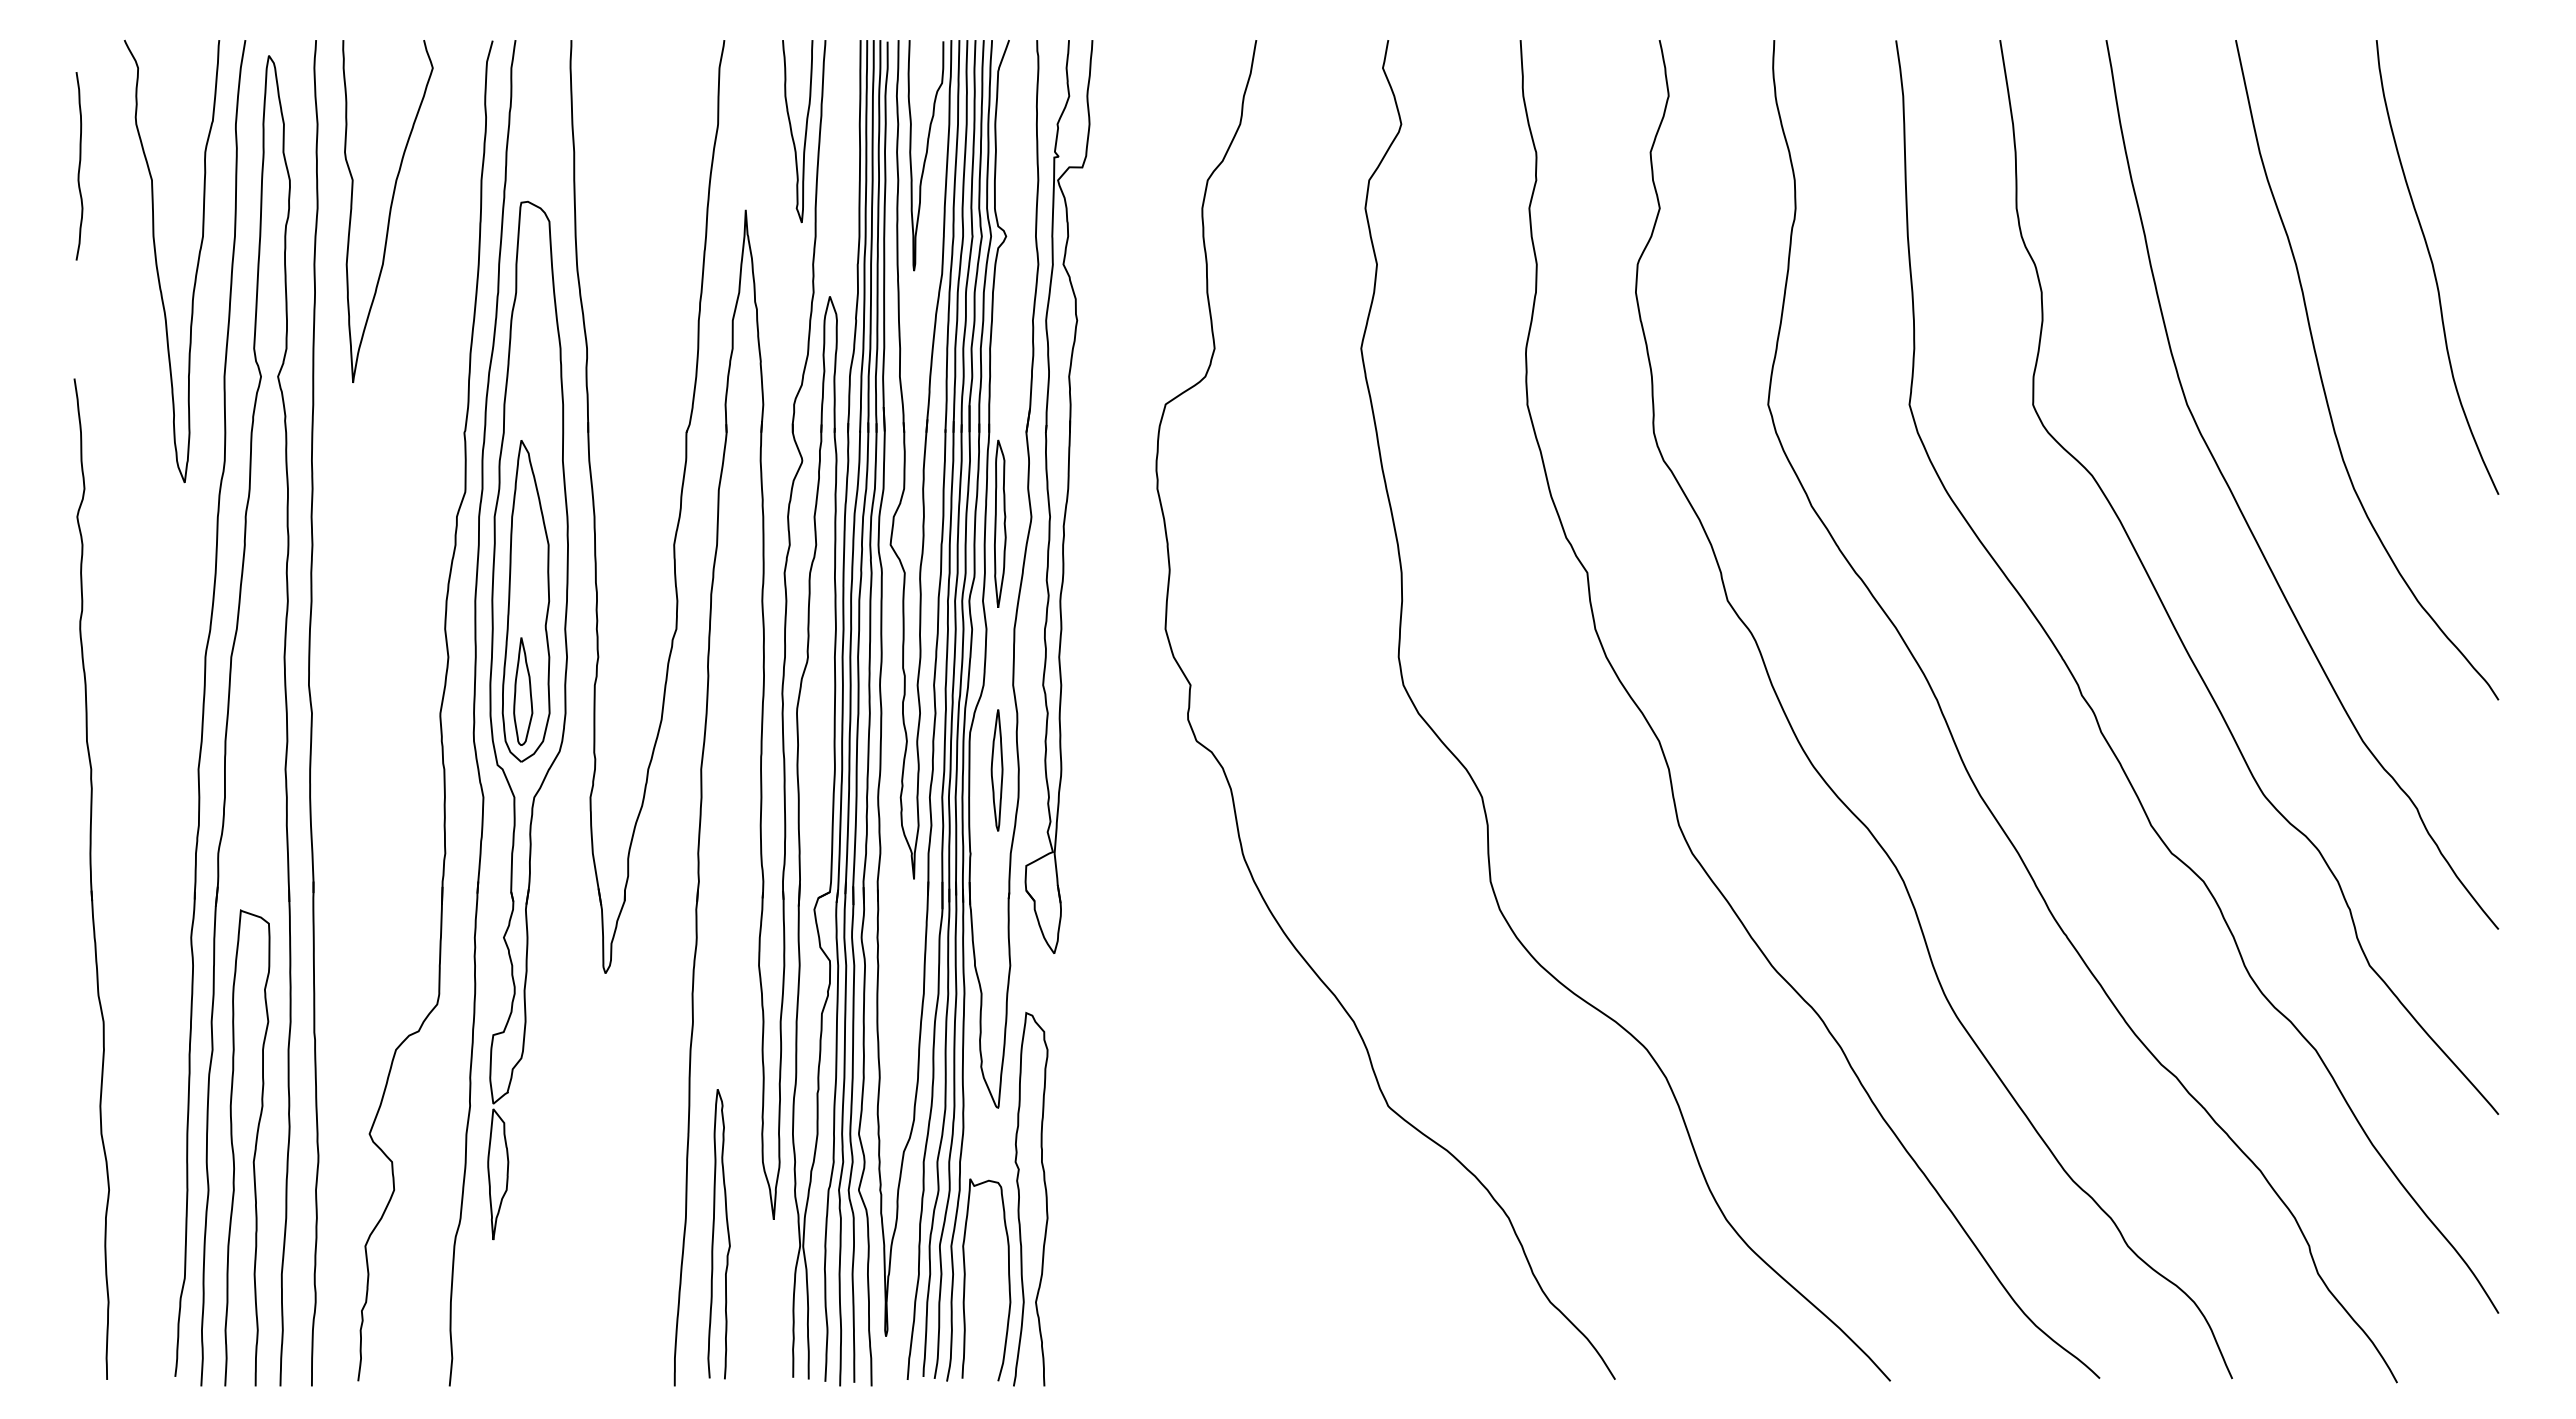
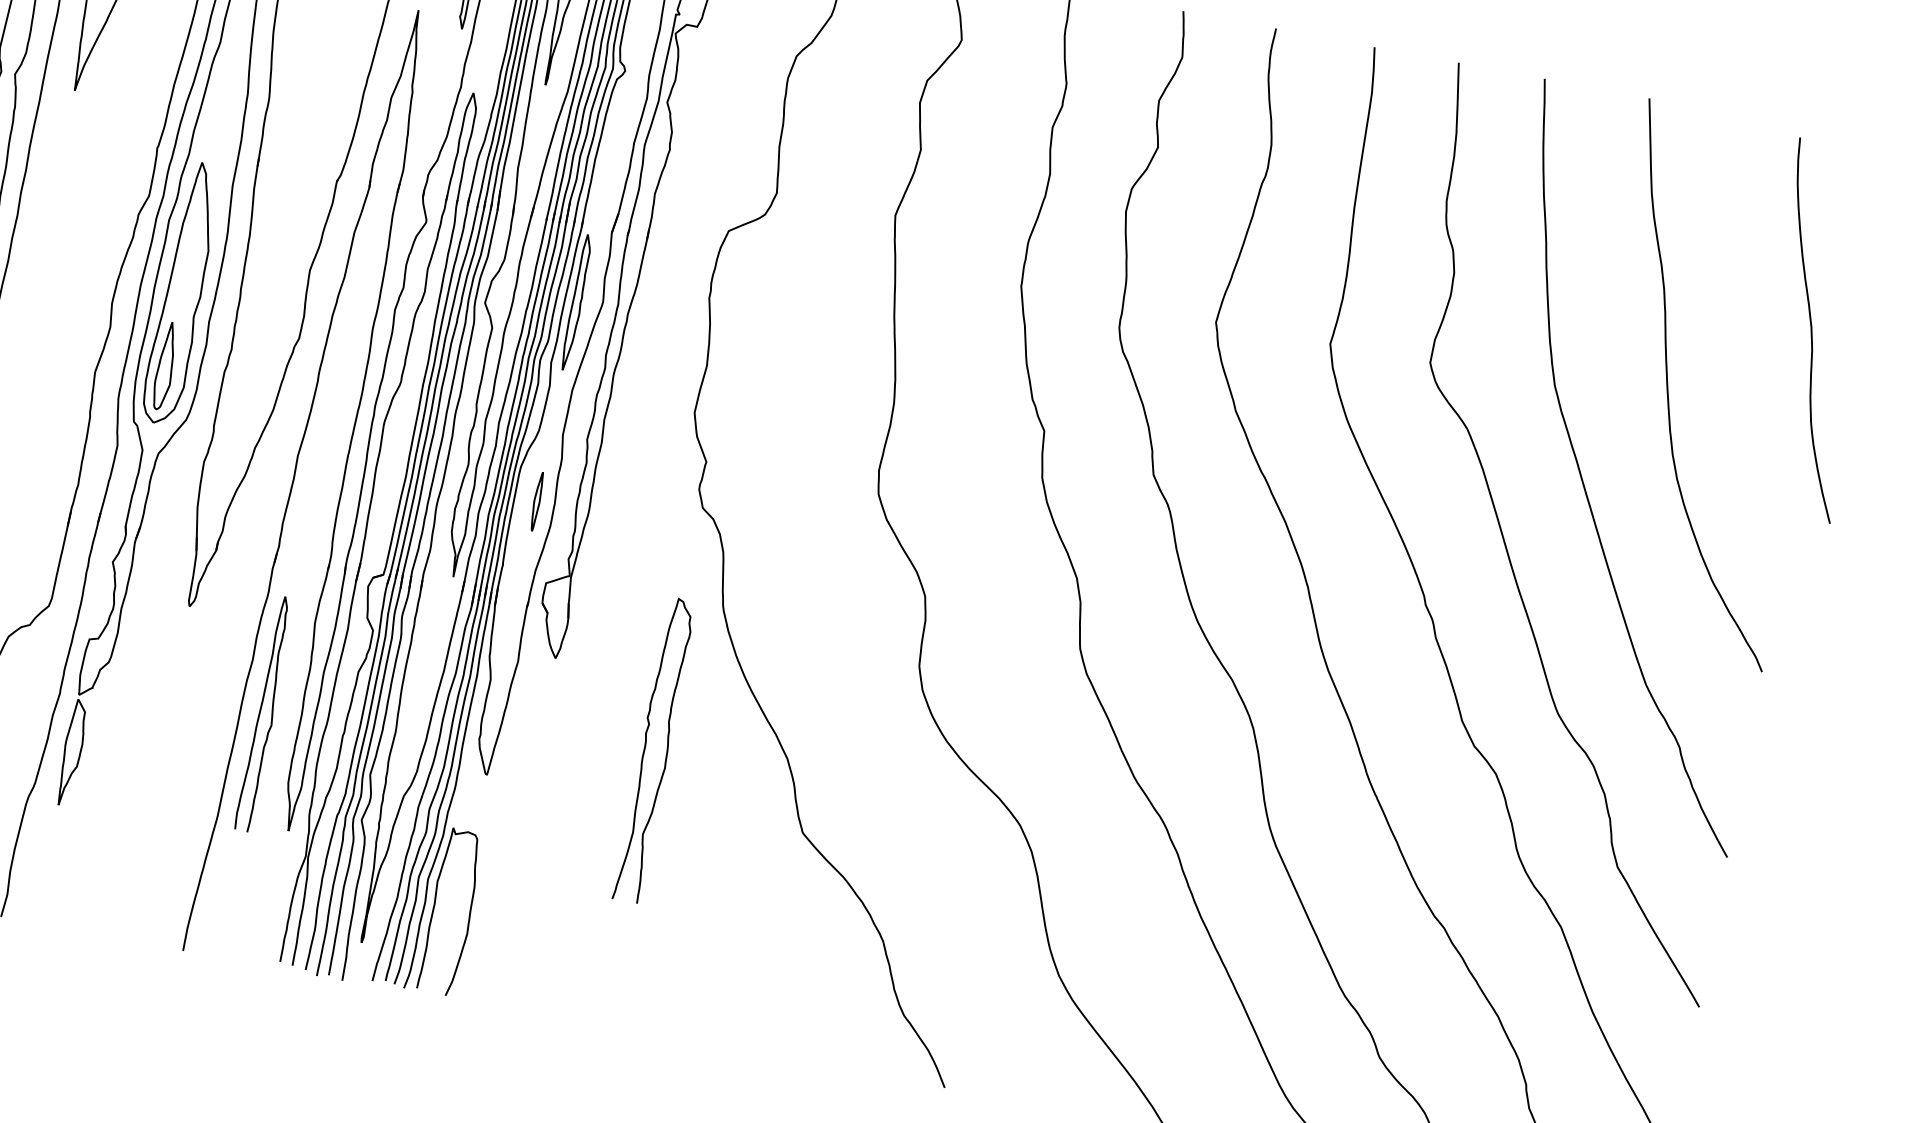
curve: (2434, 267) -> (1812, 330), moved
part: (996, 770) -> (536, 501), size x0.6
curve: (1019, 1198) -> (645, 747), moved
curve: (714, 1232) -> (261, 712), moved

